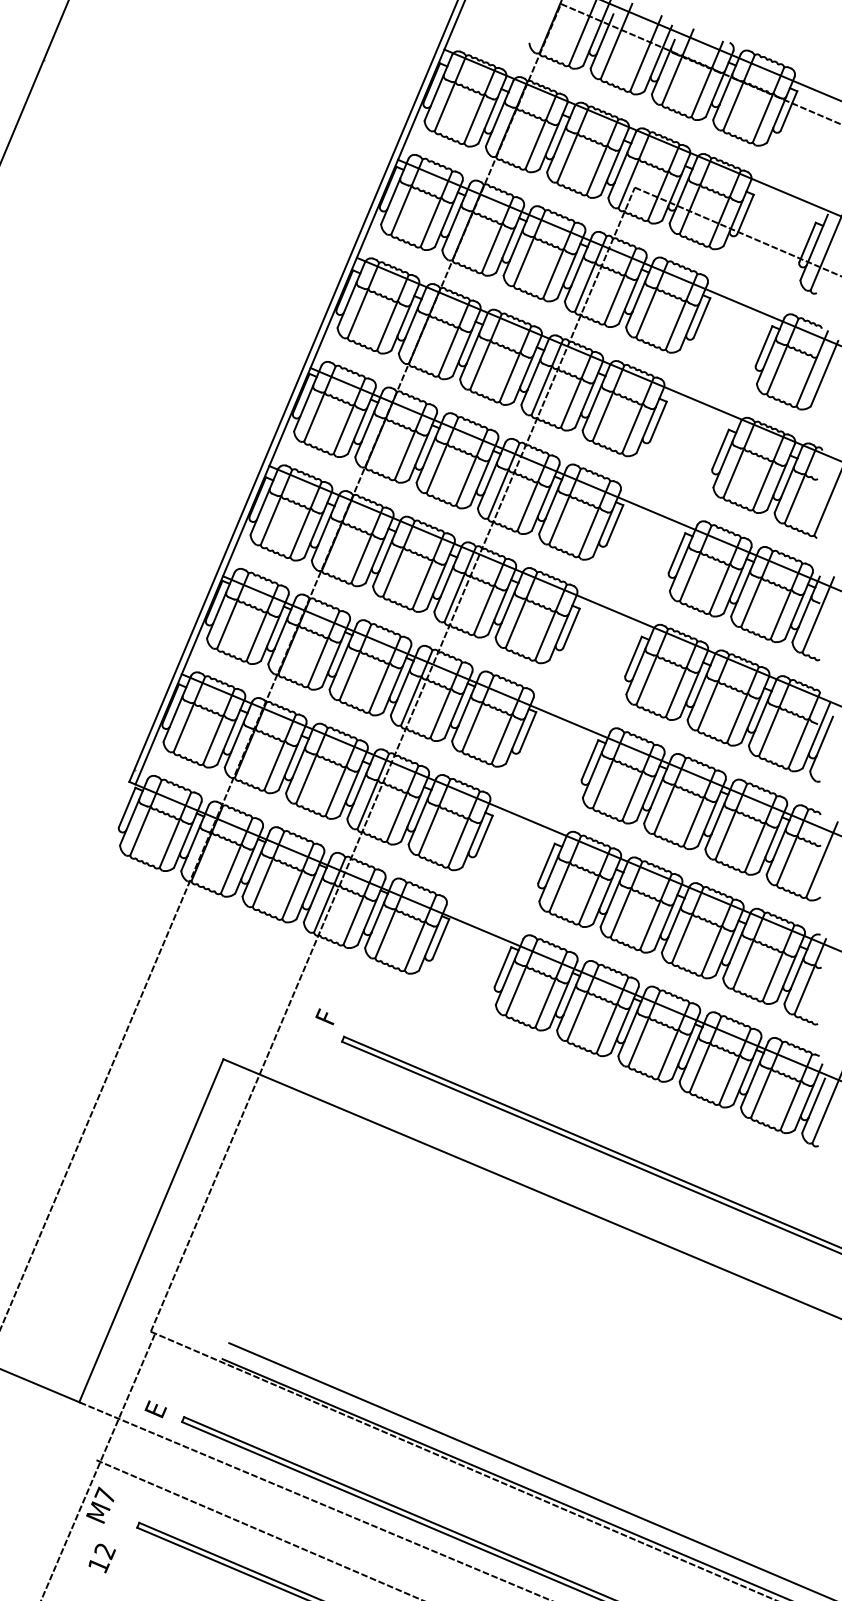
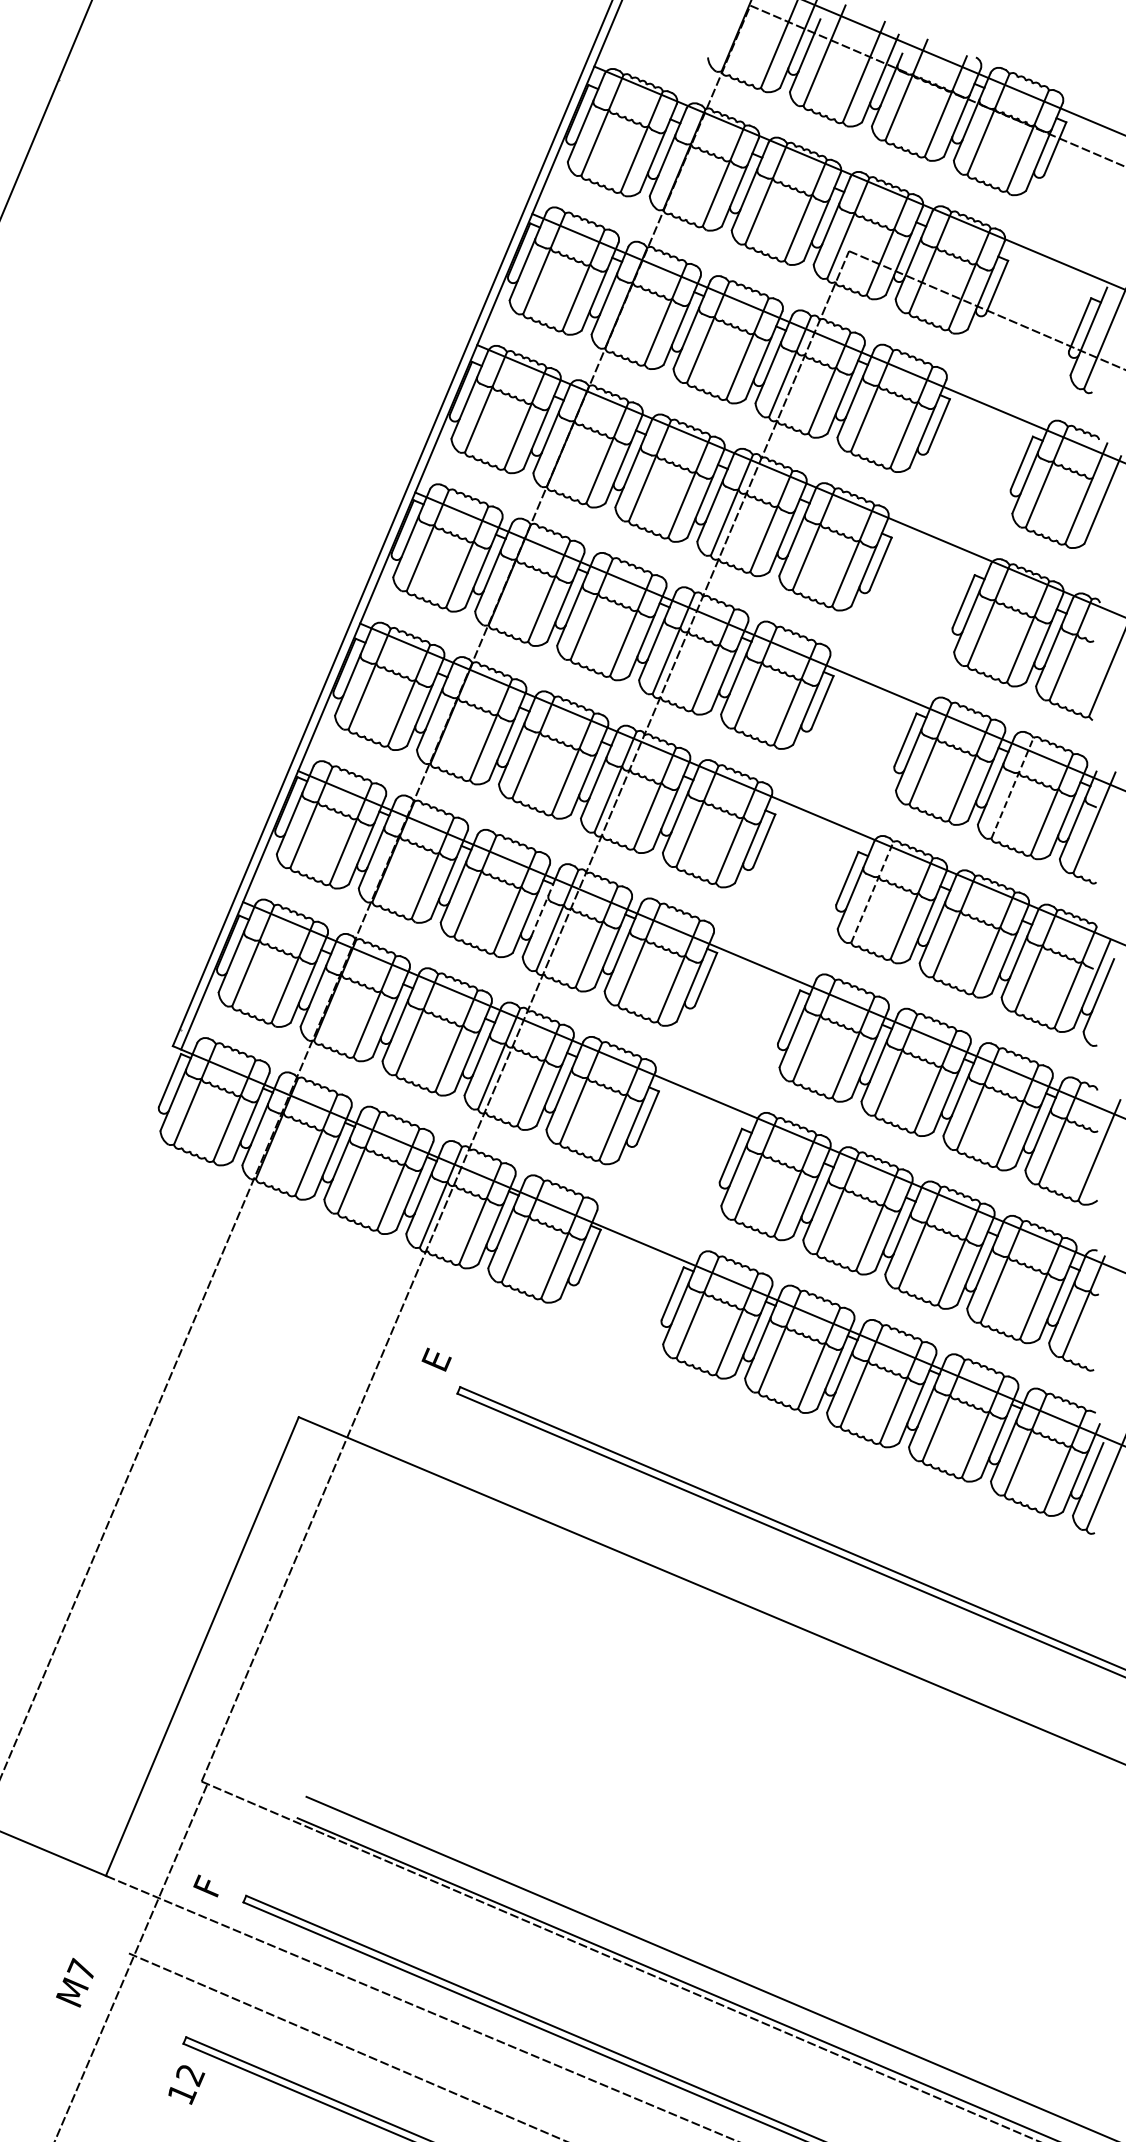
line: (757, 588) -> (1012, 787), solid -> dashed
line: (652, 666) -> (872, 891), solid -> dashed
line: (405, 680) -> (542, 910), solid -> dashed
text: (328, 1014) -> (439, 1357), F -> E
text: (157, 1407) -> (210, 1883), E -> F
text: (99, 1505) -> (74, 1982), moved
text: (102, 1558) -> (186, 2084), moved

